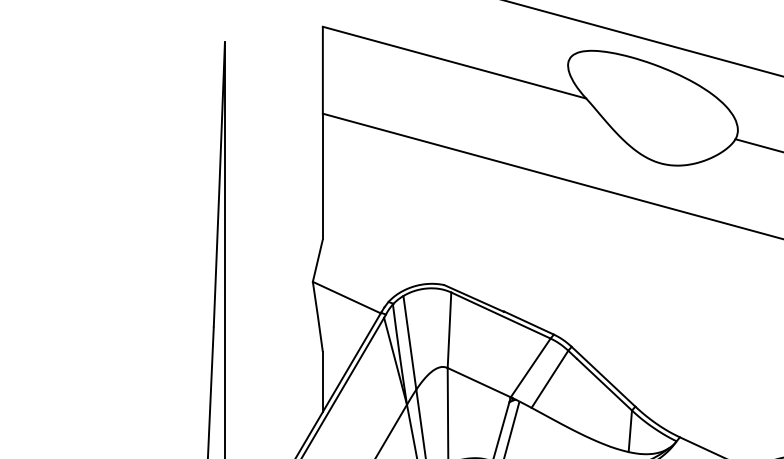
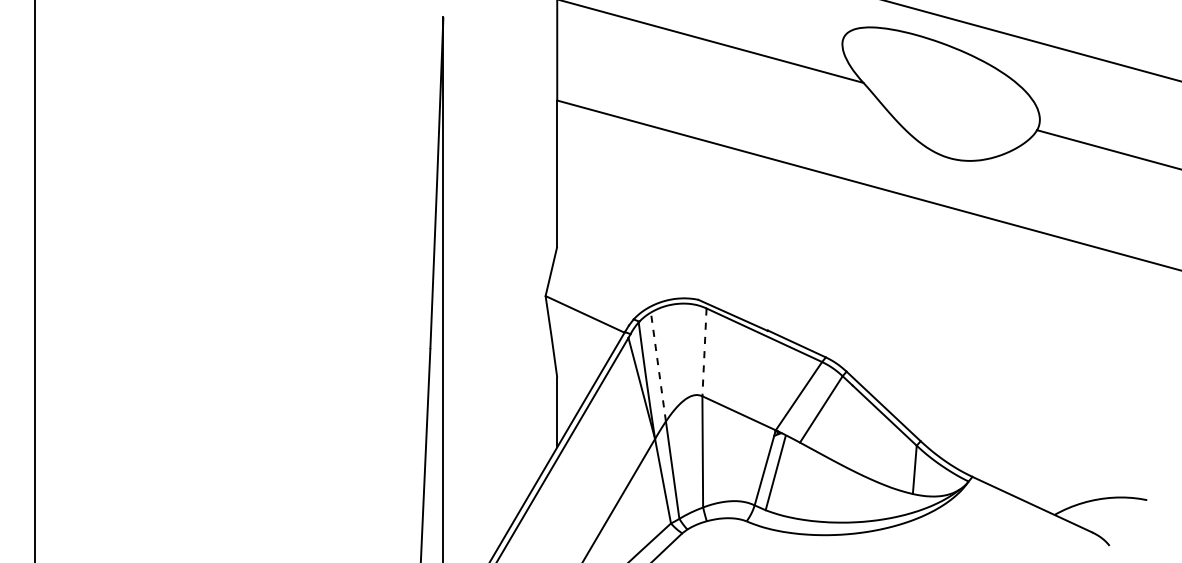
line: (449, 330) -> (704, 352), solid -> dashed
line: (409, 342) -> (658, 366), solid -> dashed

